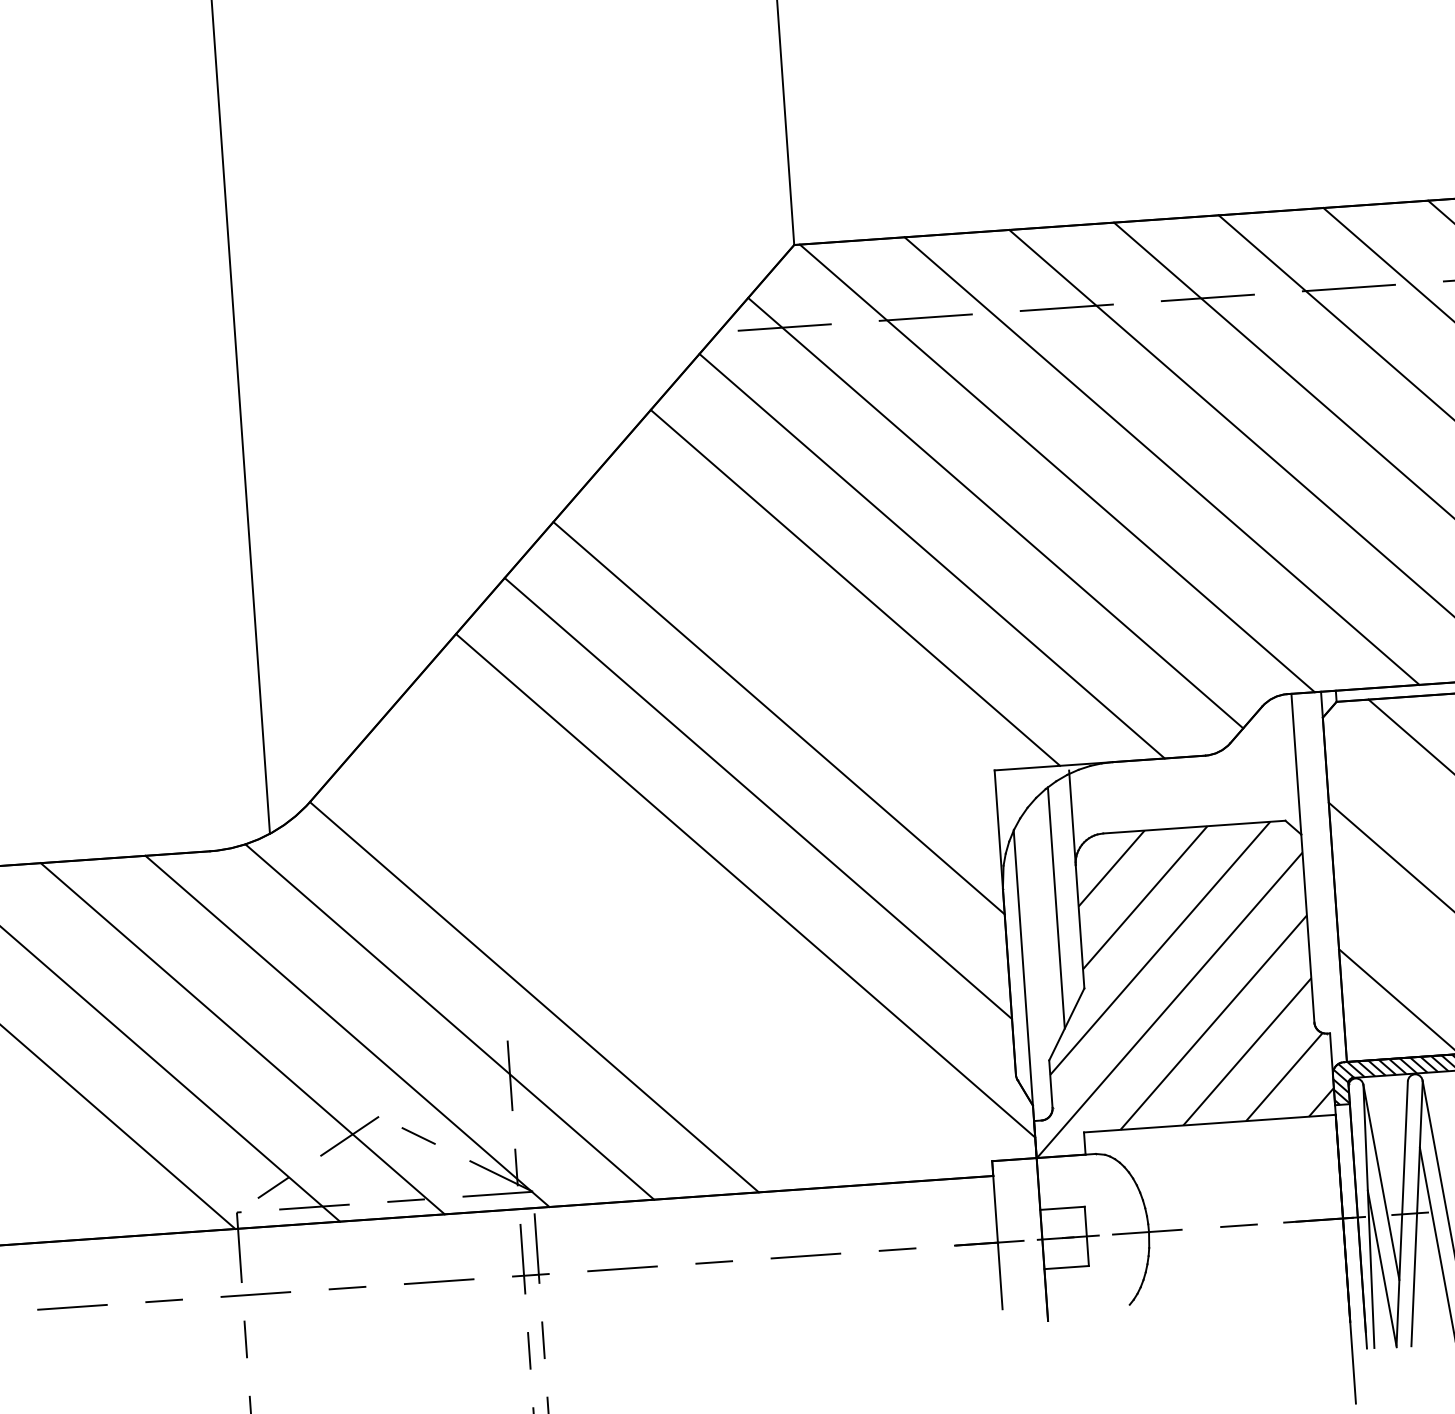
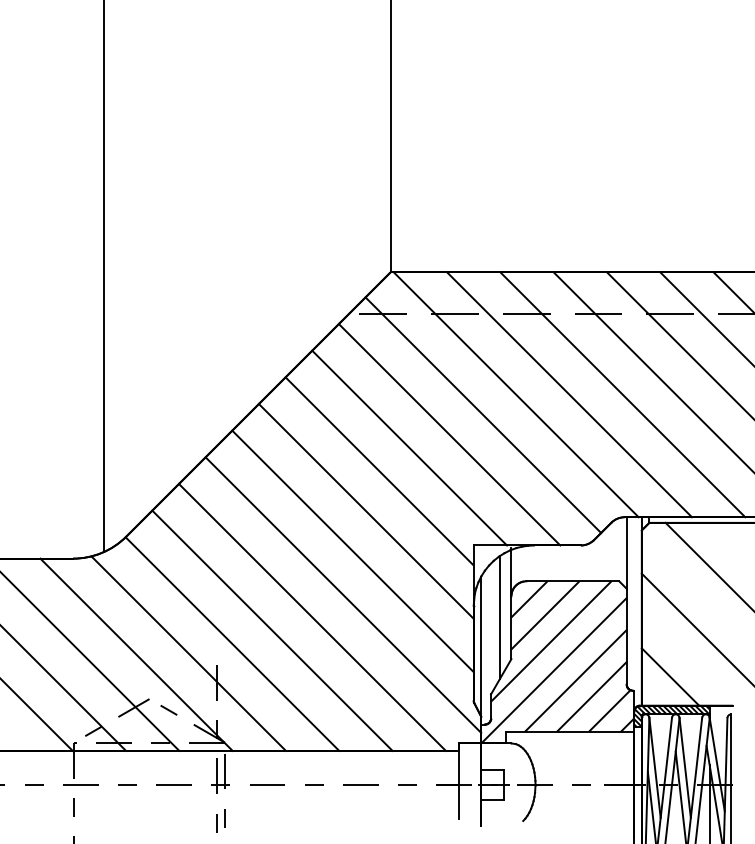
line: (799, 638) -> (379, 471), added
line: (685, 932) -> (311, 616), added
line: (611, 965) -> (272, 630), added

